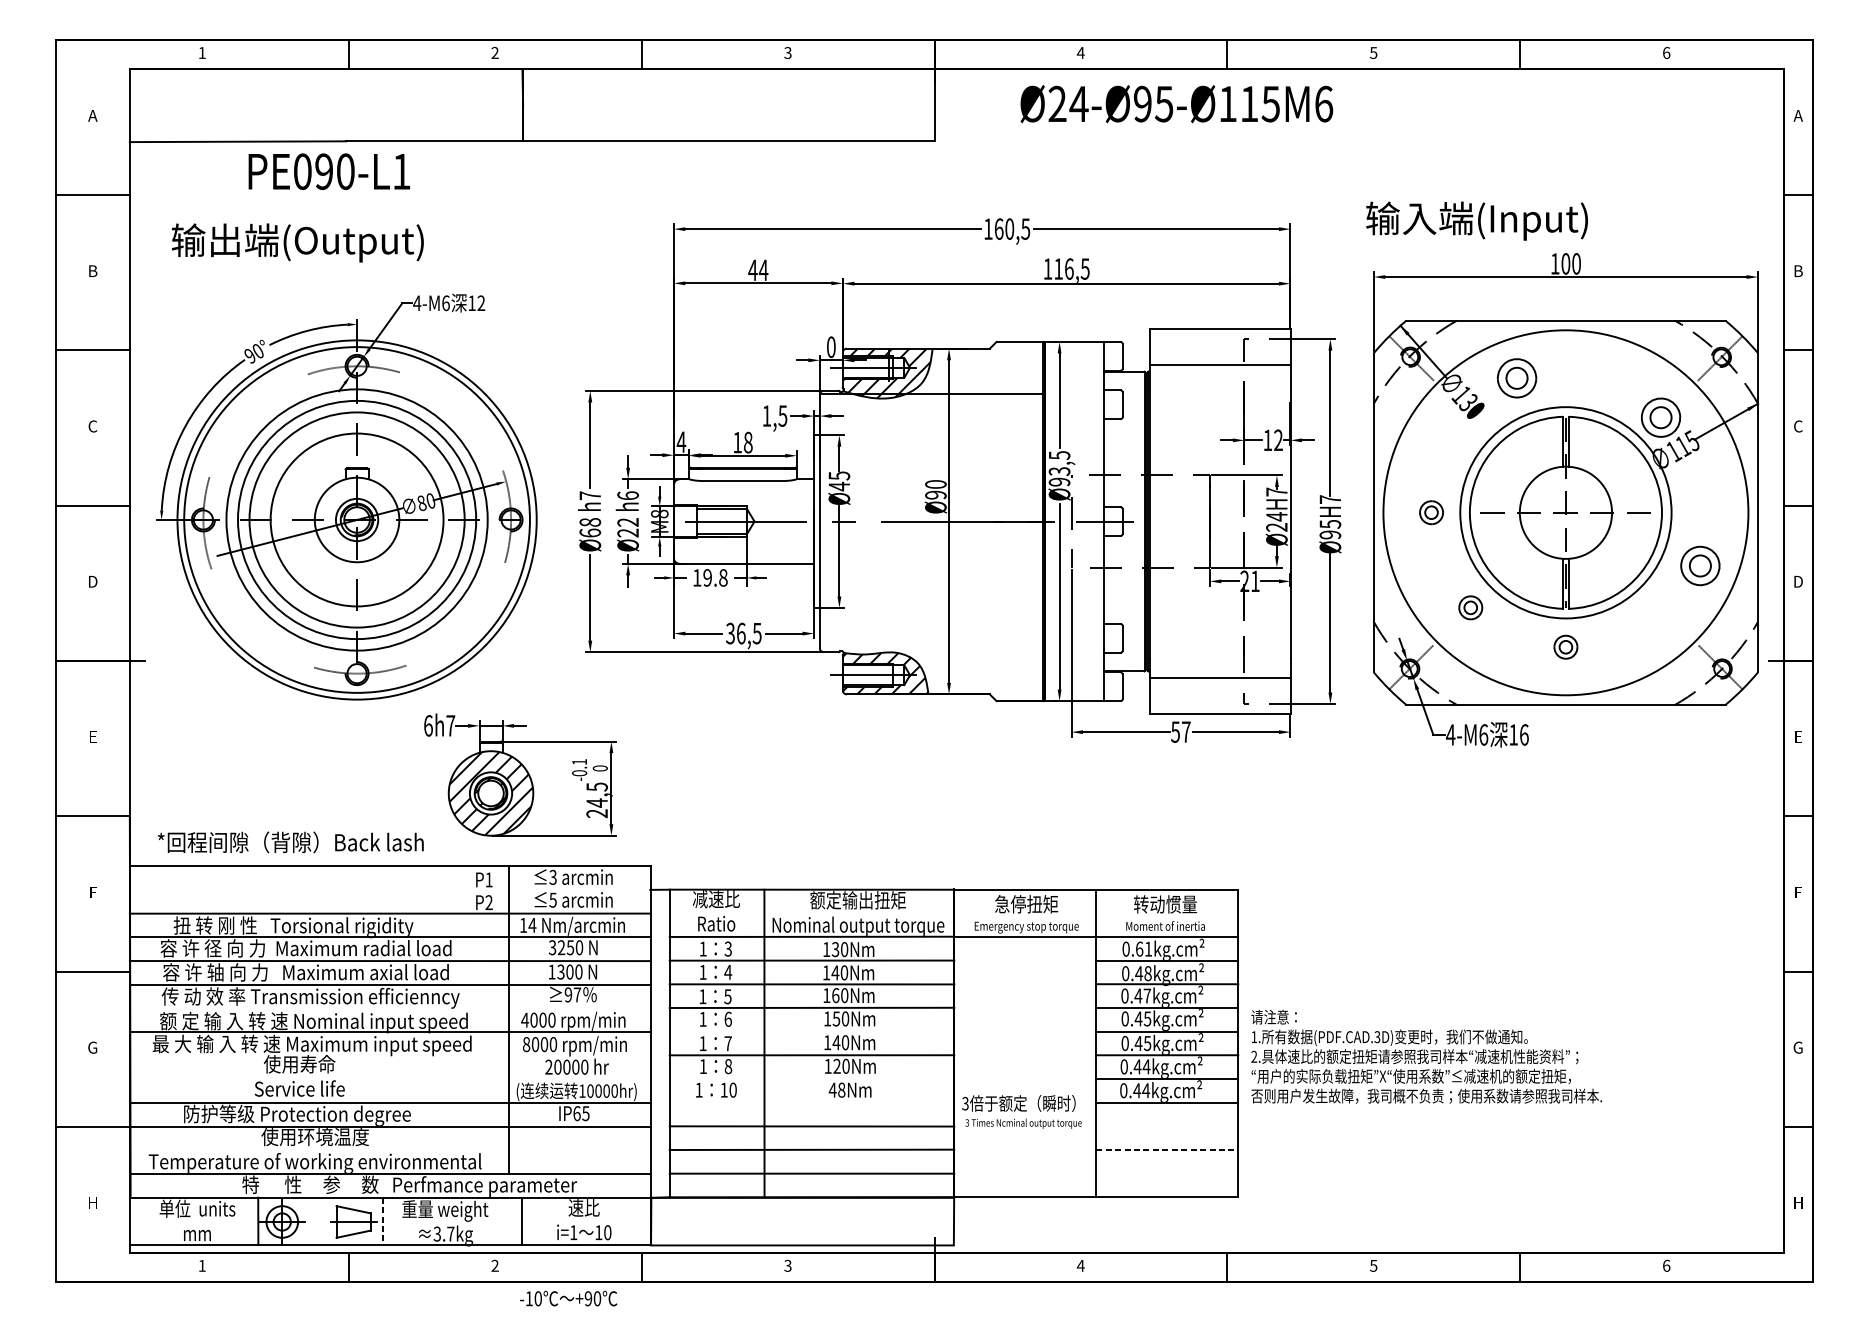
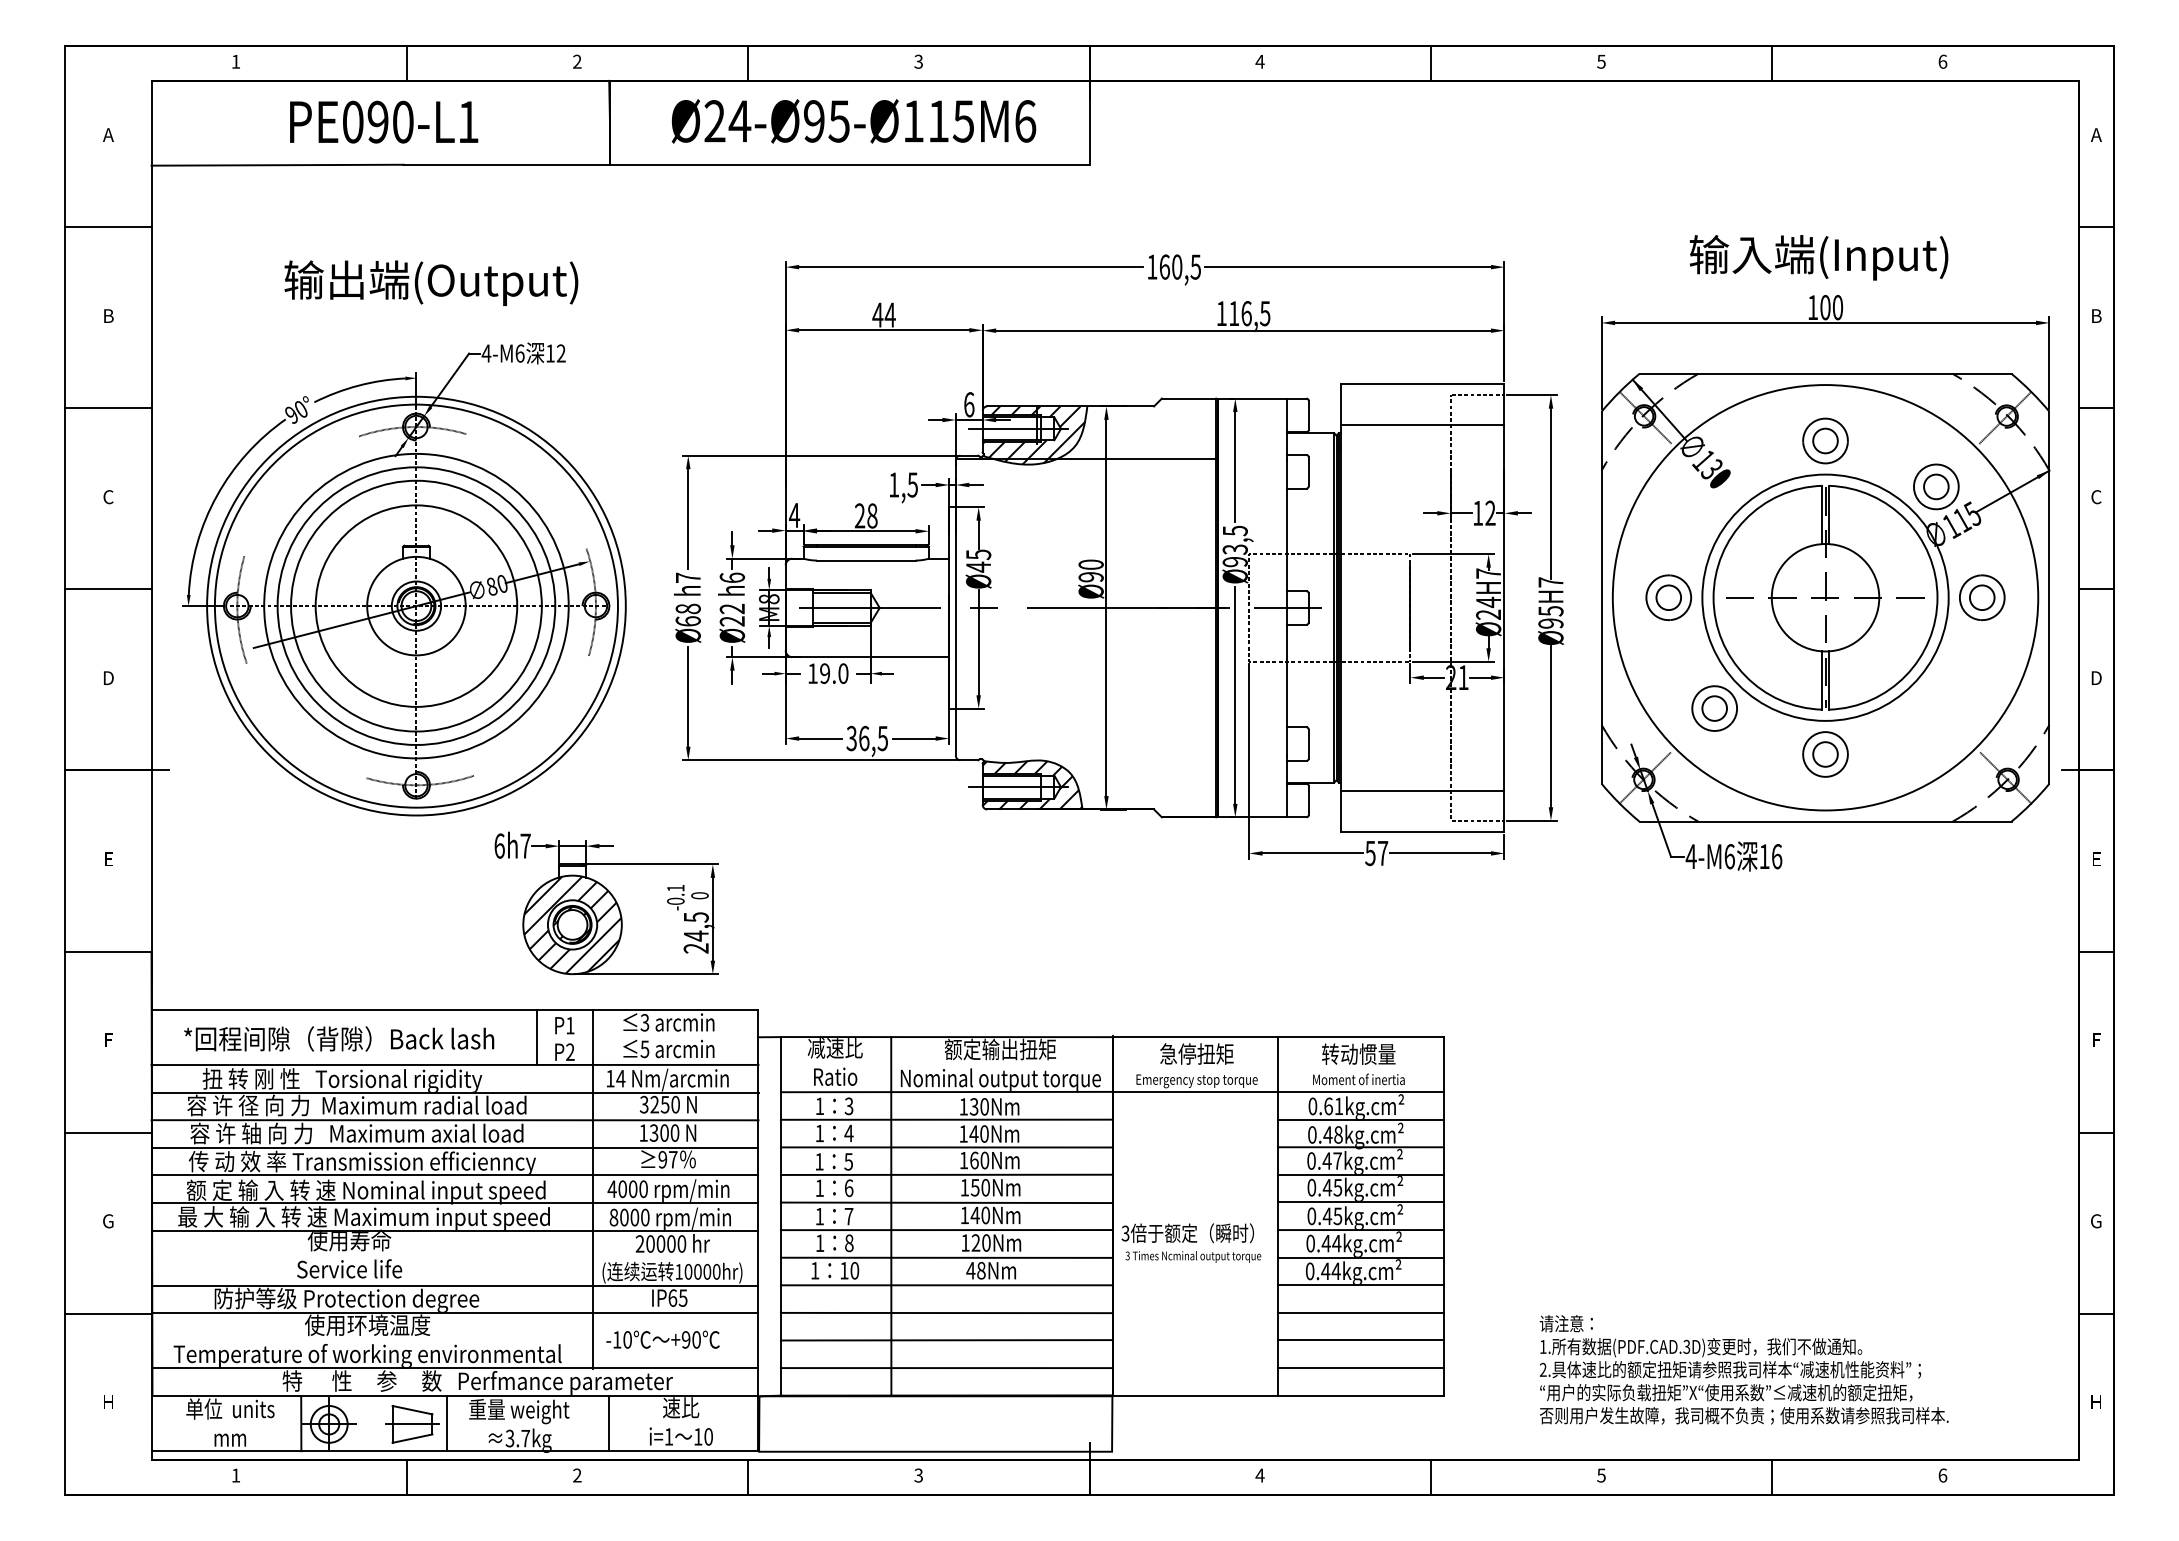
text: (1176, 104) -> (853, 121), moved
text: (329, 171) -> (384, 121), moved
text: (1476, 220) -> (1818, 257), moved
text: (297, 242) -> (431, 282), moved
text: (831, 347) -> (969, 404), 0 -> 6
part: (1517, 377) -> (1825, 440), moved
text: (737, 442) -> (859, 515), 18 -> 28
part: (1431, 512) -> (1668, 597), size x1.67
part: (1700, 565) -> (1982, 597), moved
text: (723, 577) -> (843, 673), 19.8 -> 19.0
part: (1470, 607) -> (1714, 708), size x1.67
part: (1565, 647) -> (1825, 754), size x1.67
text: (291, 842) -> (339, 1038), moved
line: (460, 890) -> (537, 1037), added
line: (389, 1008) -> (454, 1175), added
line: (811, 1031) -> (946, 1202), added
line: (389, 1055) -> (454, 1230), added
text: (1426, 1056) -> (1743, 1369), moved
line: (811, 1078) -> (946, 1257), added
line: (811, 1102) -> (946, 1285), added
text: (1022, 1111) -> (1191, 1242), moved
line: (1166, 1125) -> (1360, 1312), added
line: (1166, 1150) -> (1360, 1340), dashed -> solid
line: (1166, 1173) -> (1360, 1367), added
line: (383, 1221) -> (447, 1423), dashed -> solid
text: (568, 1298) -> (662, 1339), moved

